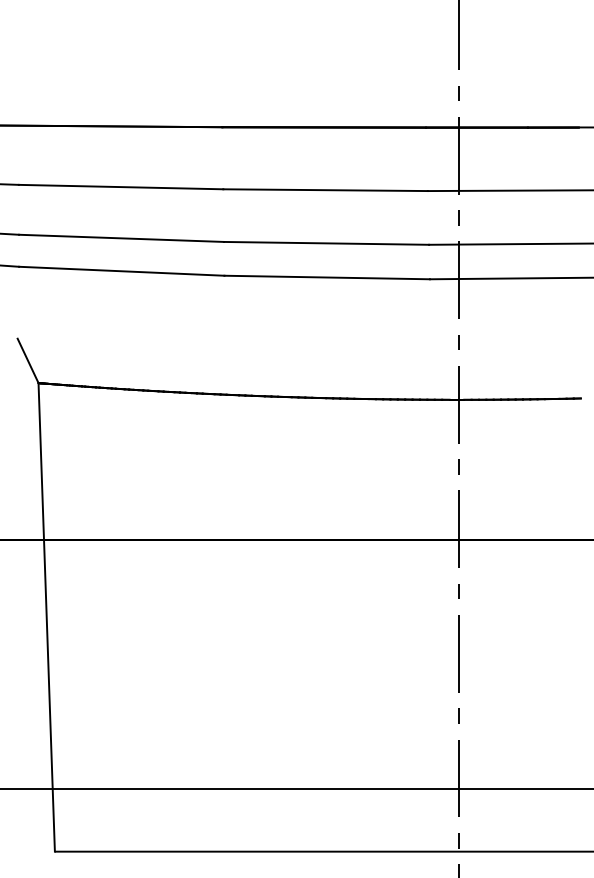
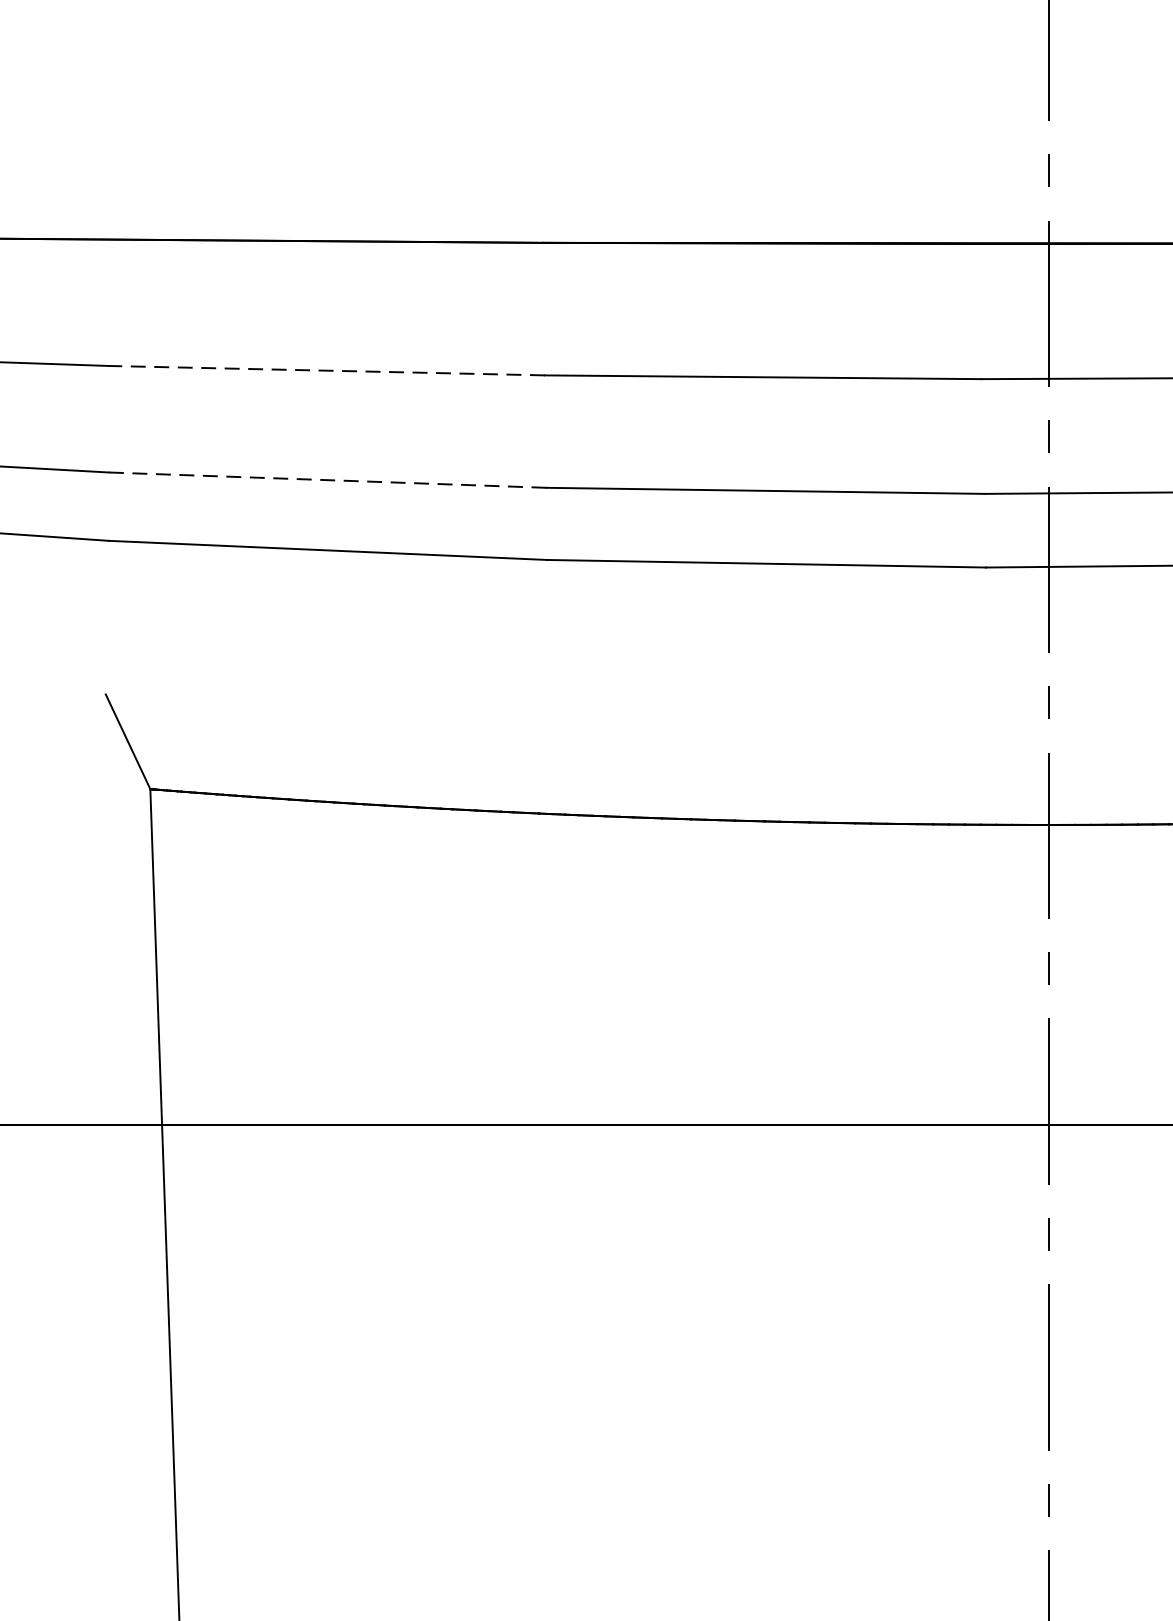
line: (120, 187) -> (325, 371), solid -> dashed
line: (121, 238) -> (327, 480), solid -> dashed

